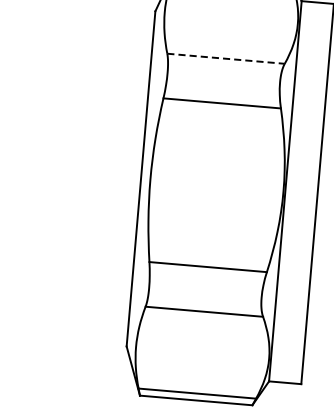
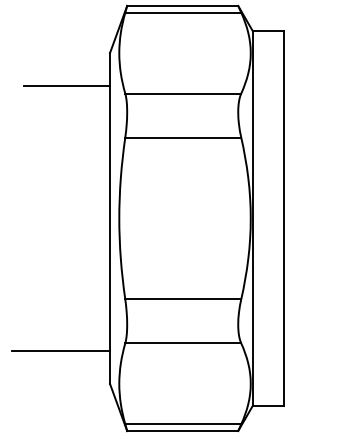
line: (108, 41) -> (66, 86), added
line: (226, 58) -> (183, 93), dashed -> solid
line: (80, 308) -> (61, 350), added

